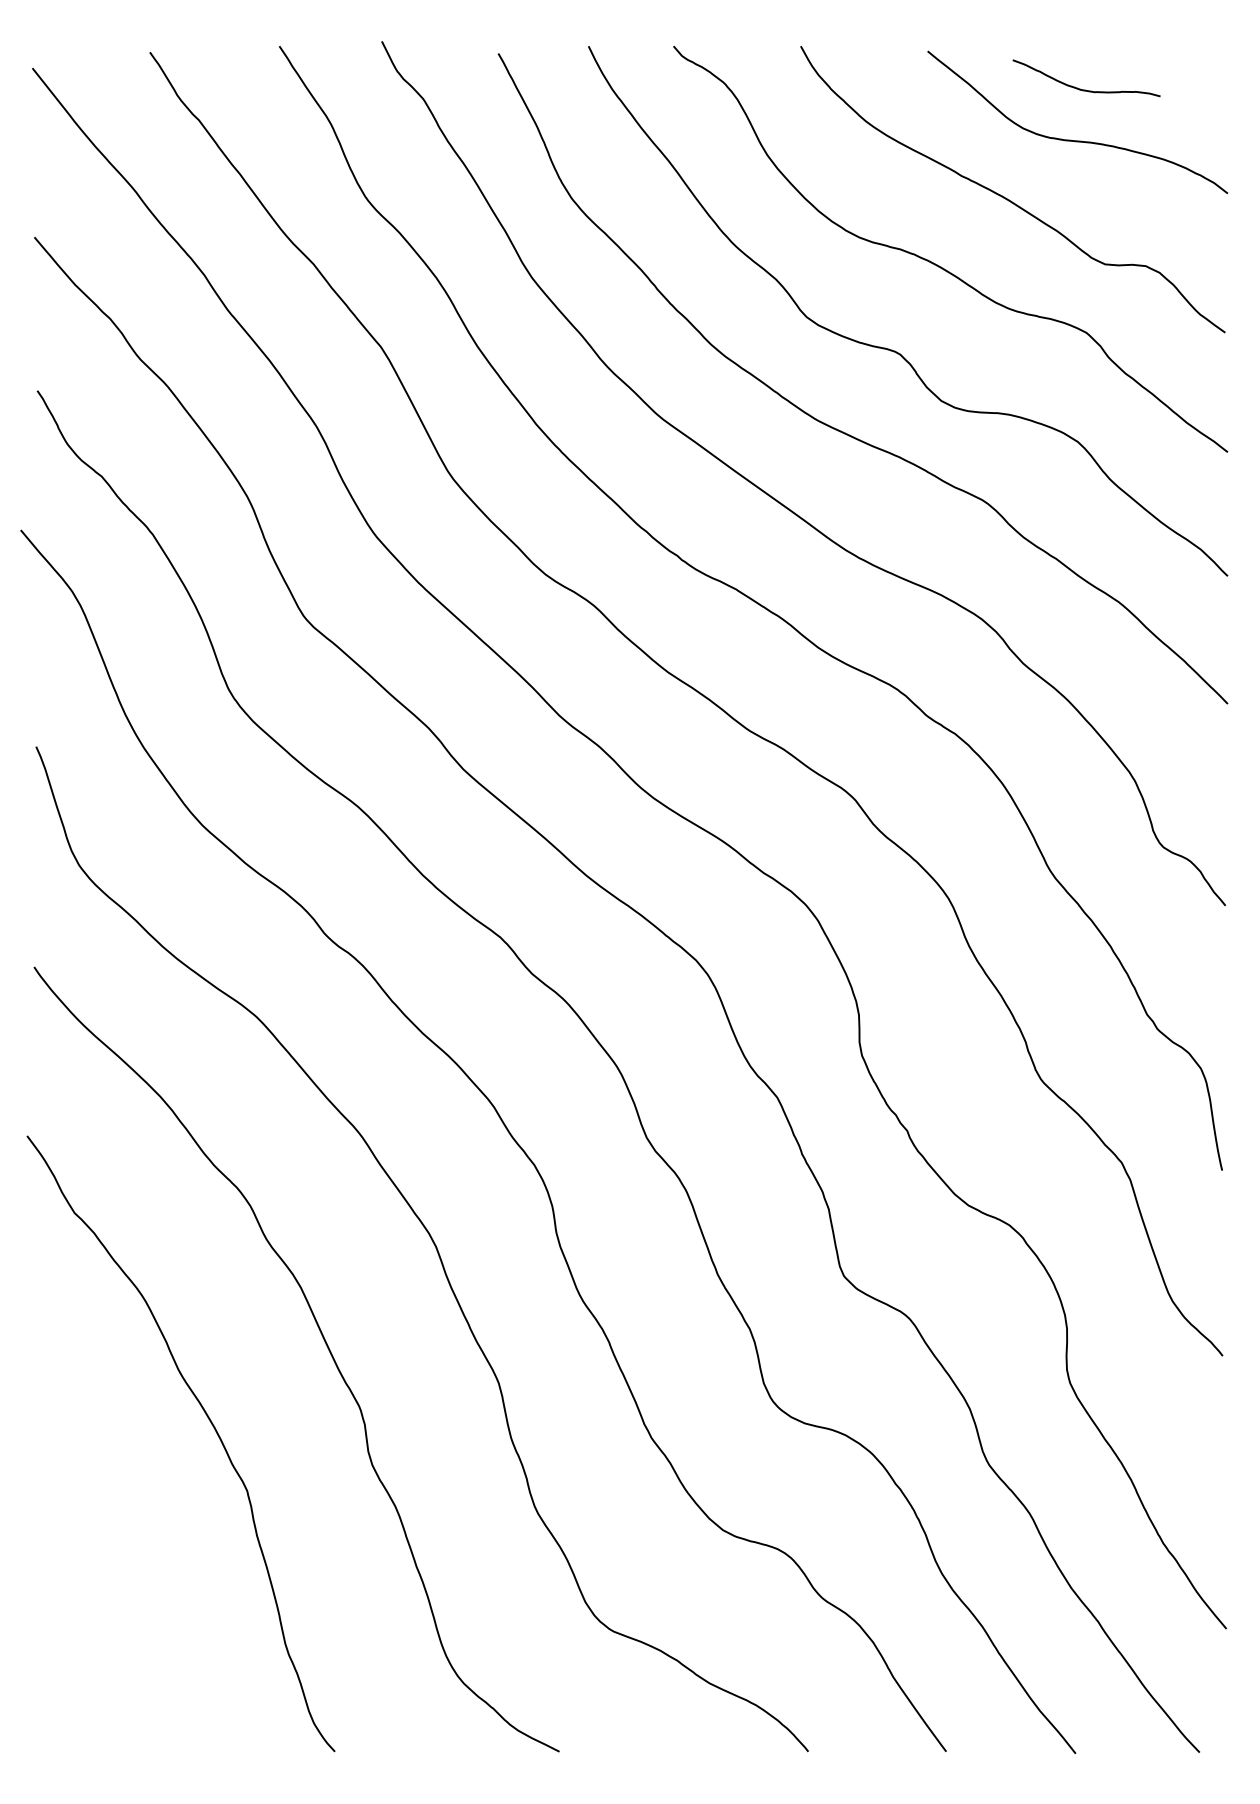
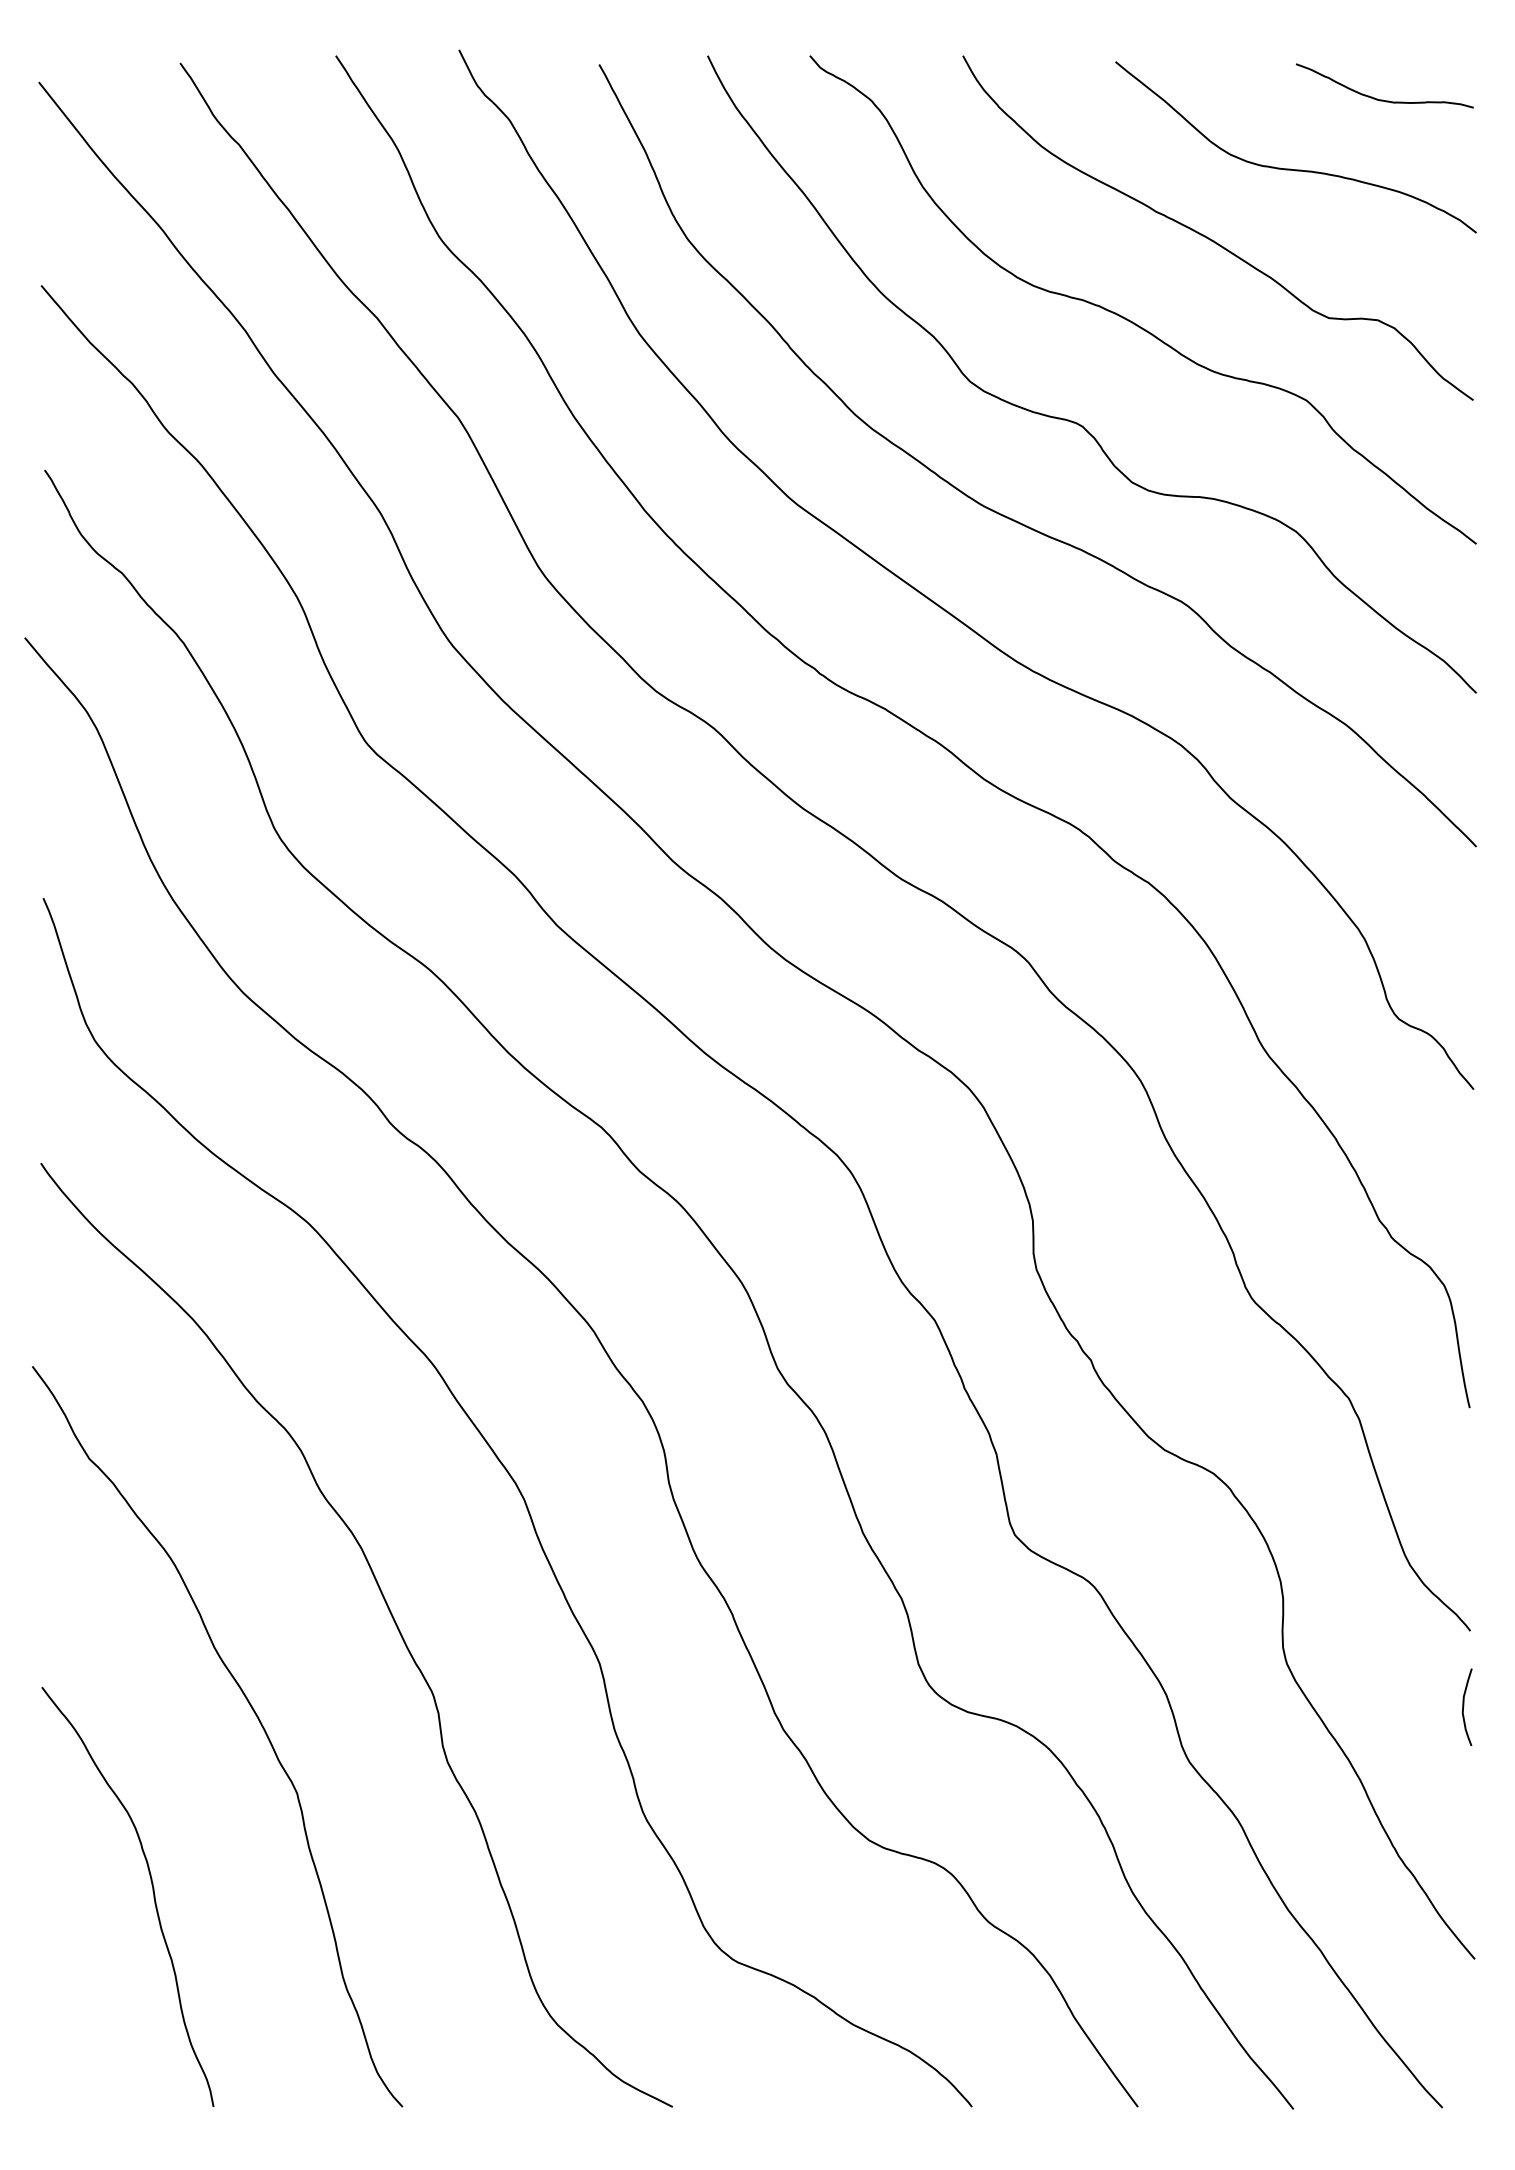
curve: (1085, 89) -> (1383, 99), moved
curve: (1217, 1419) -> (1464, 1707), added
curve: (126, 1570) -> (151, 1889), added

